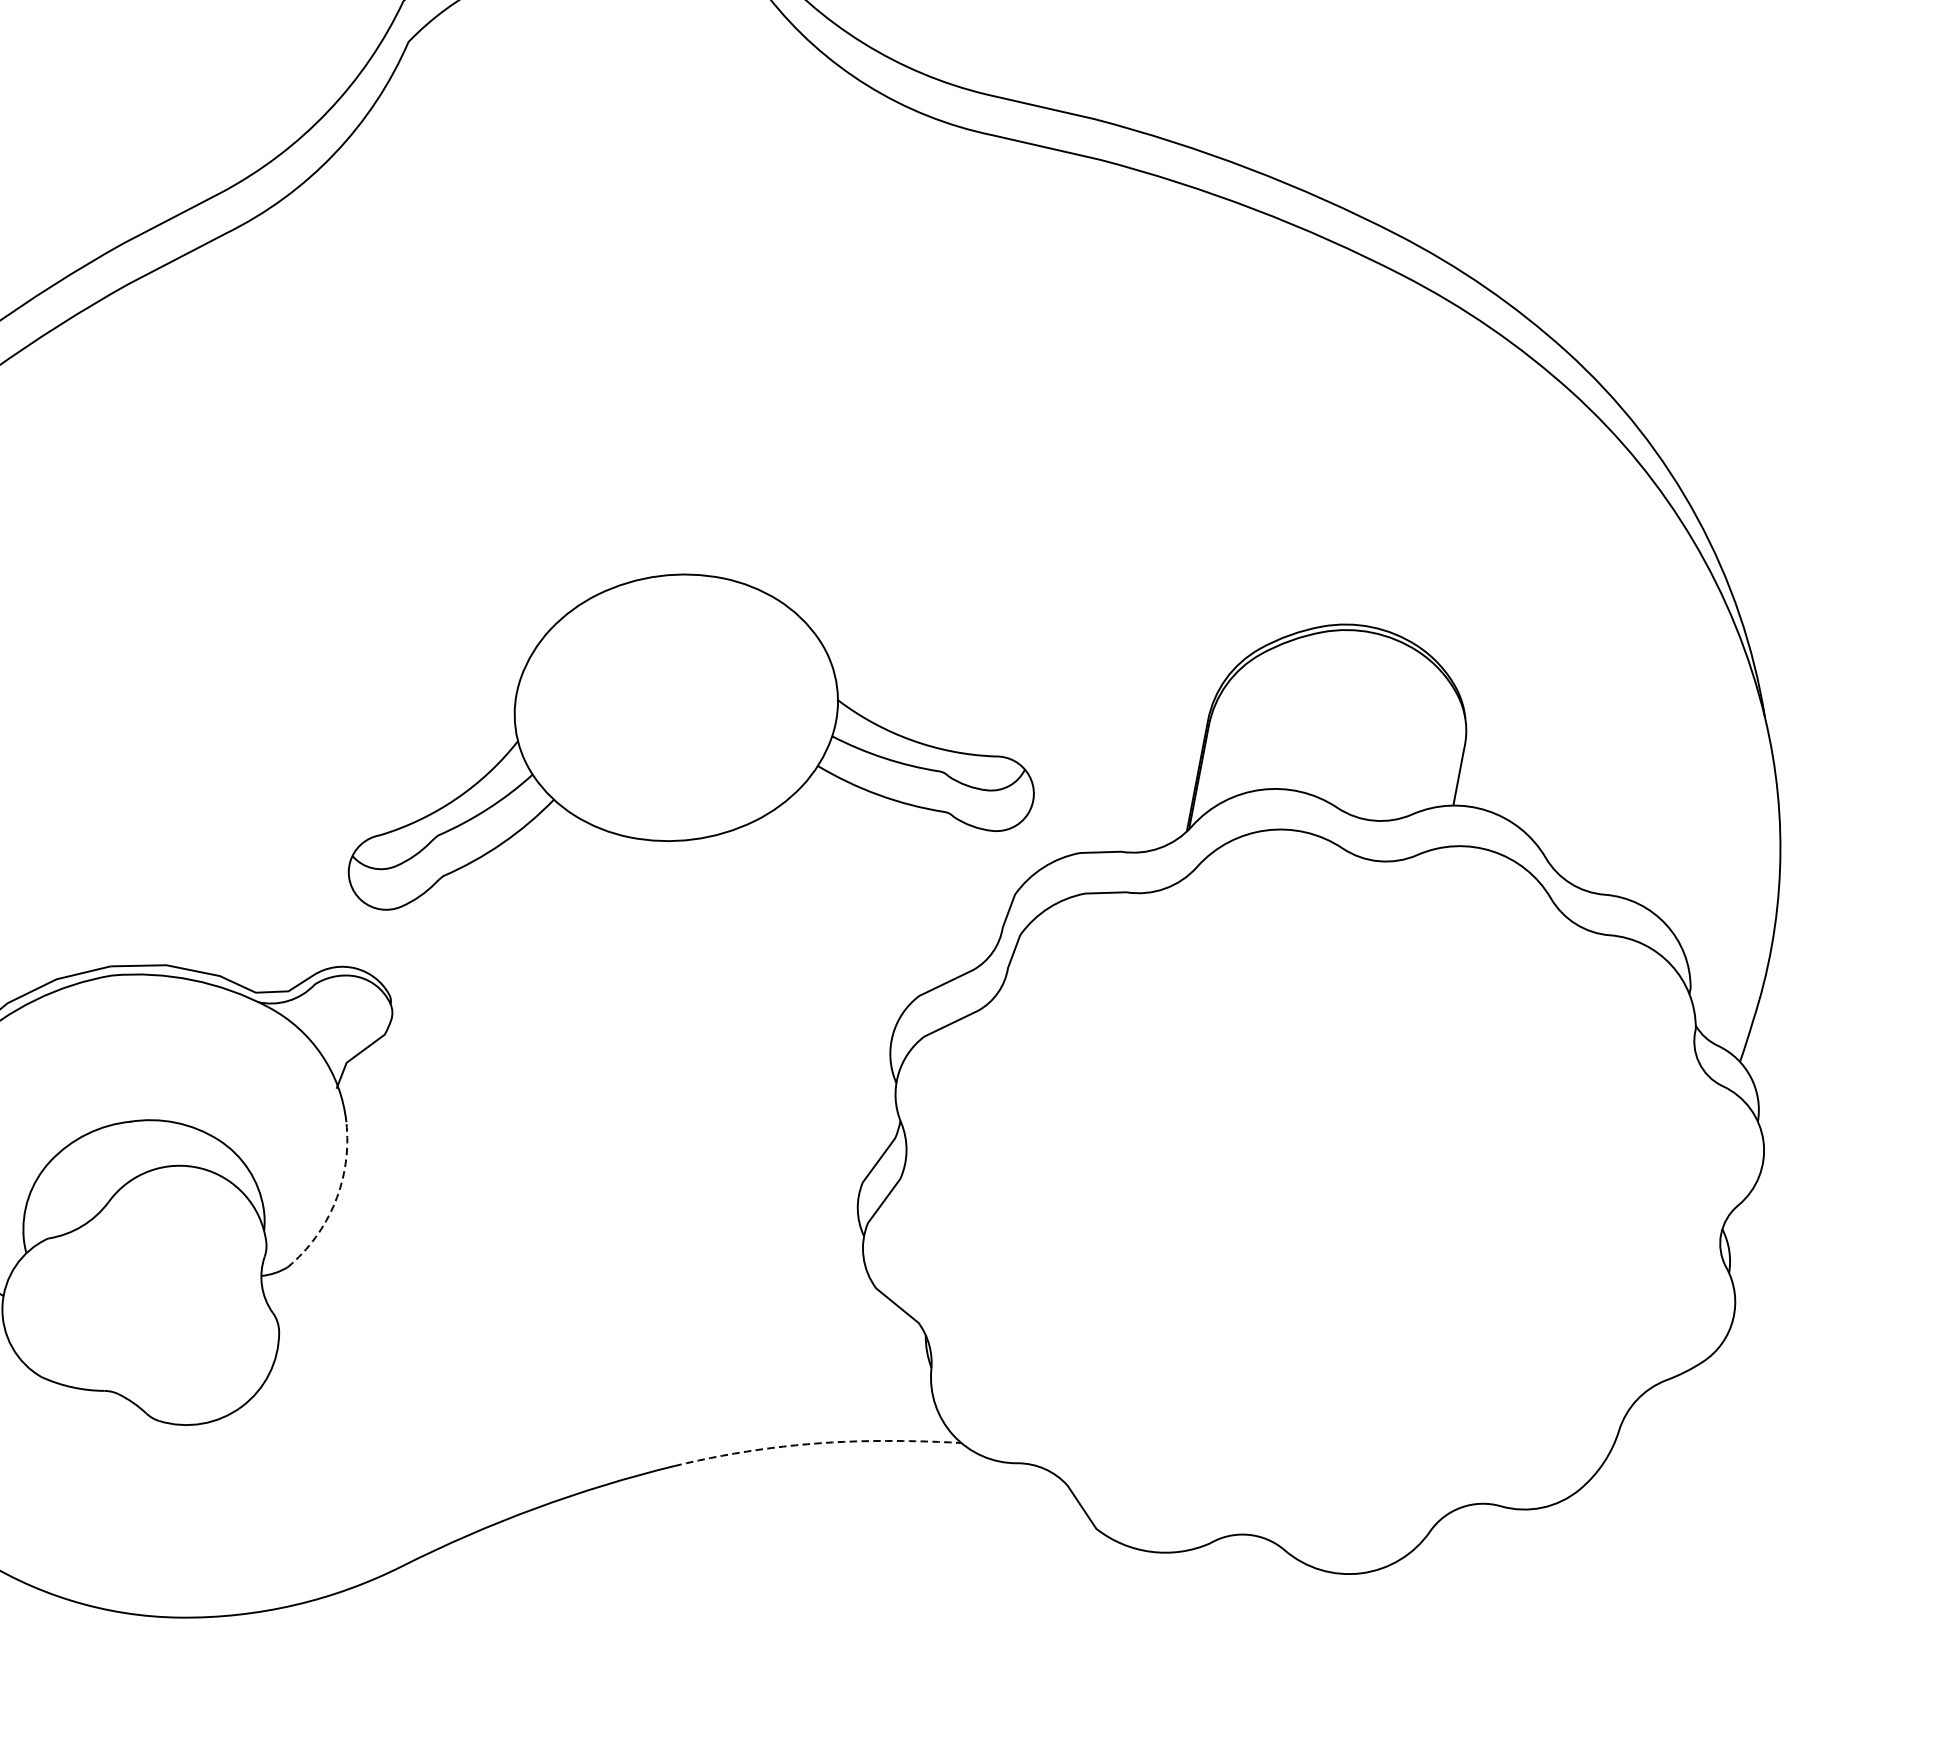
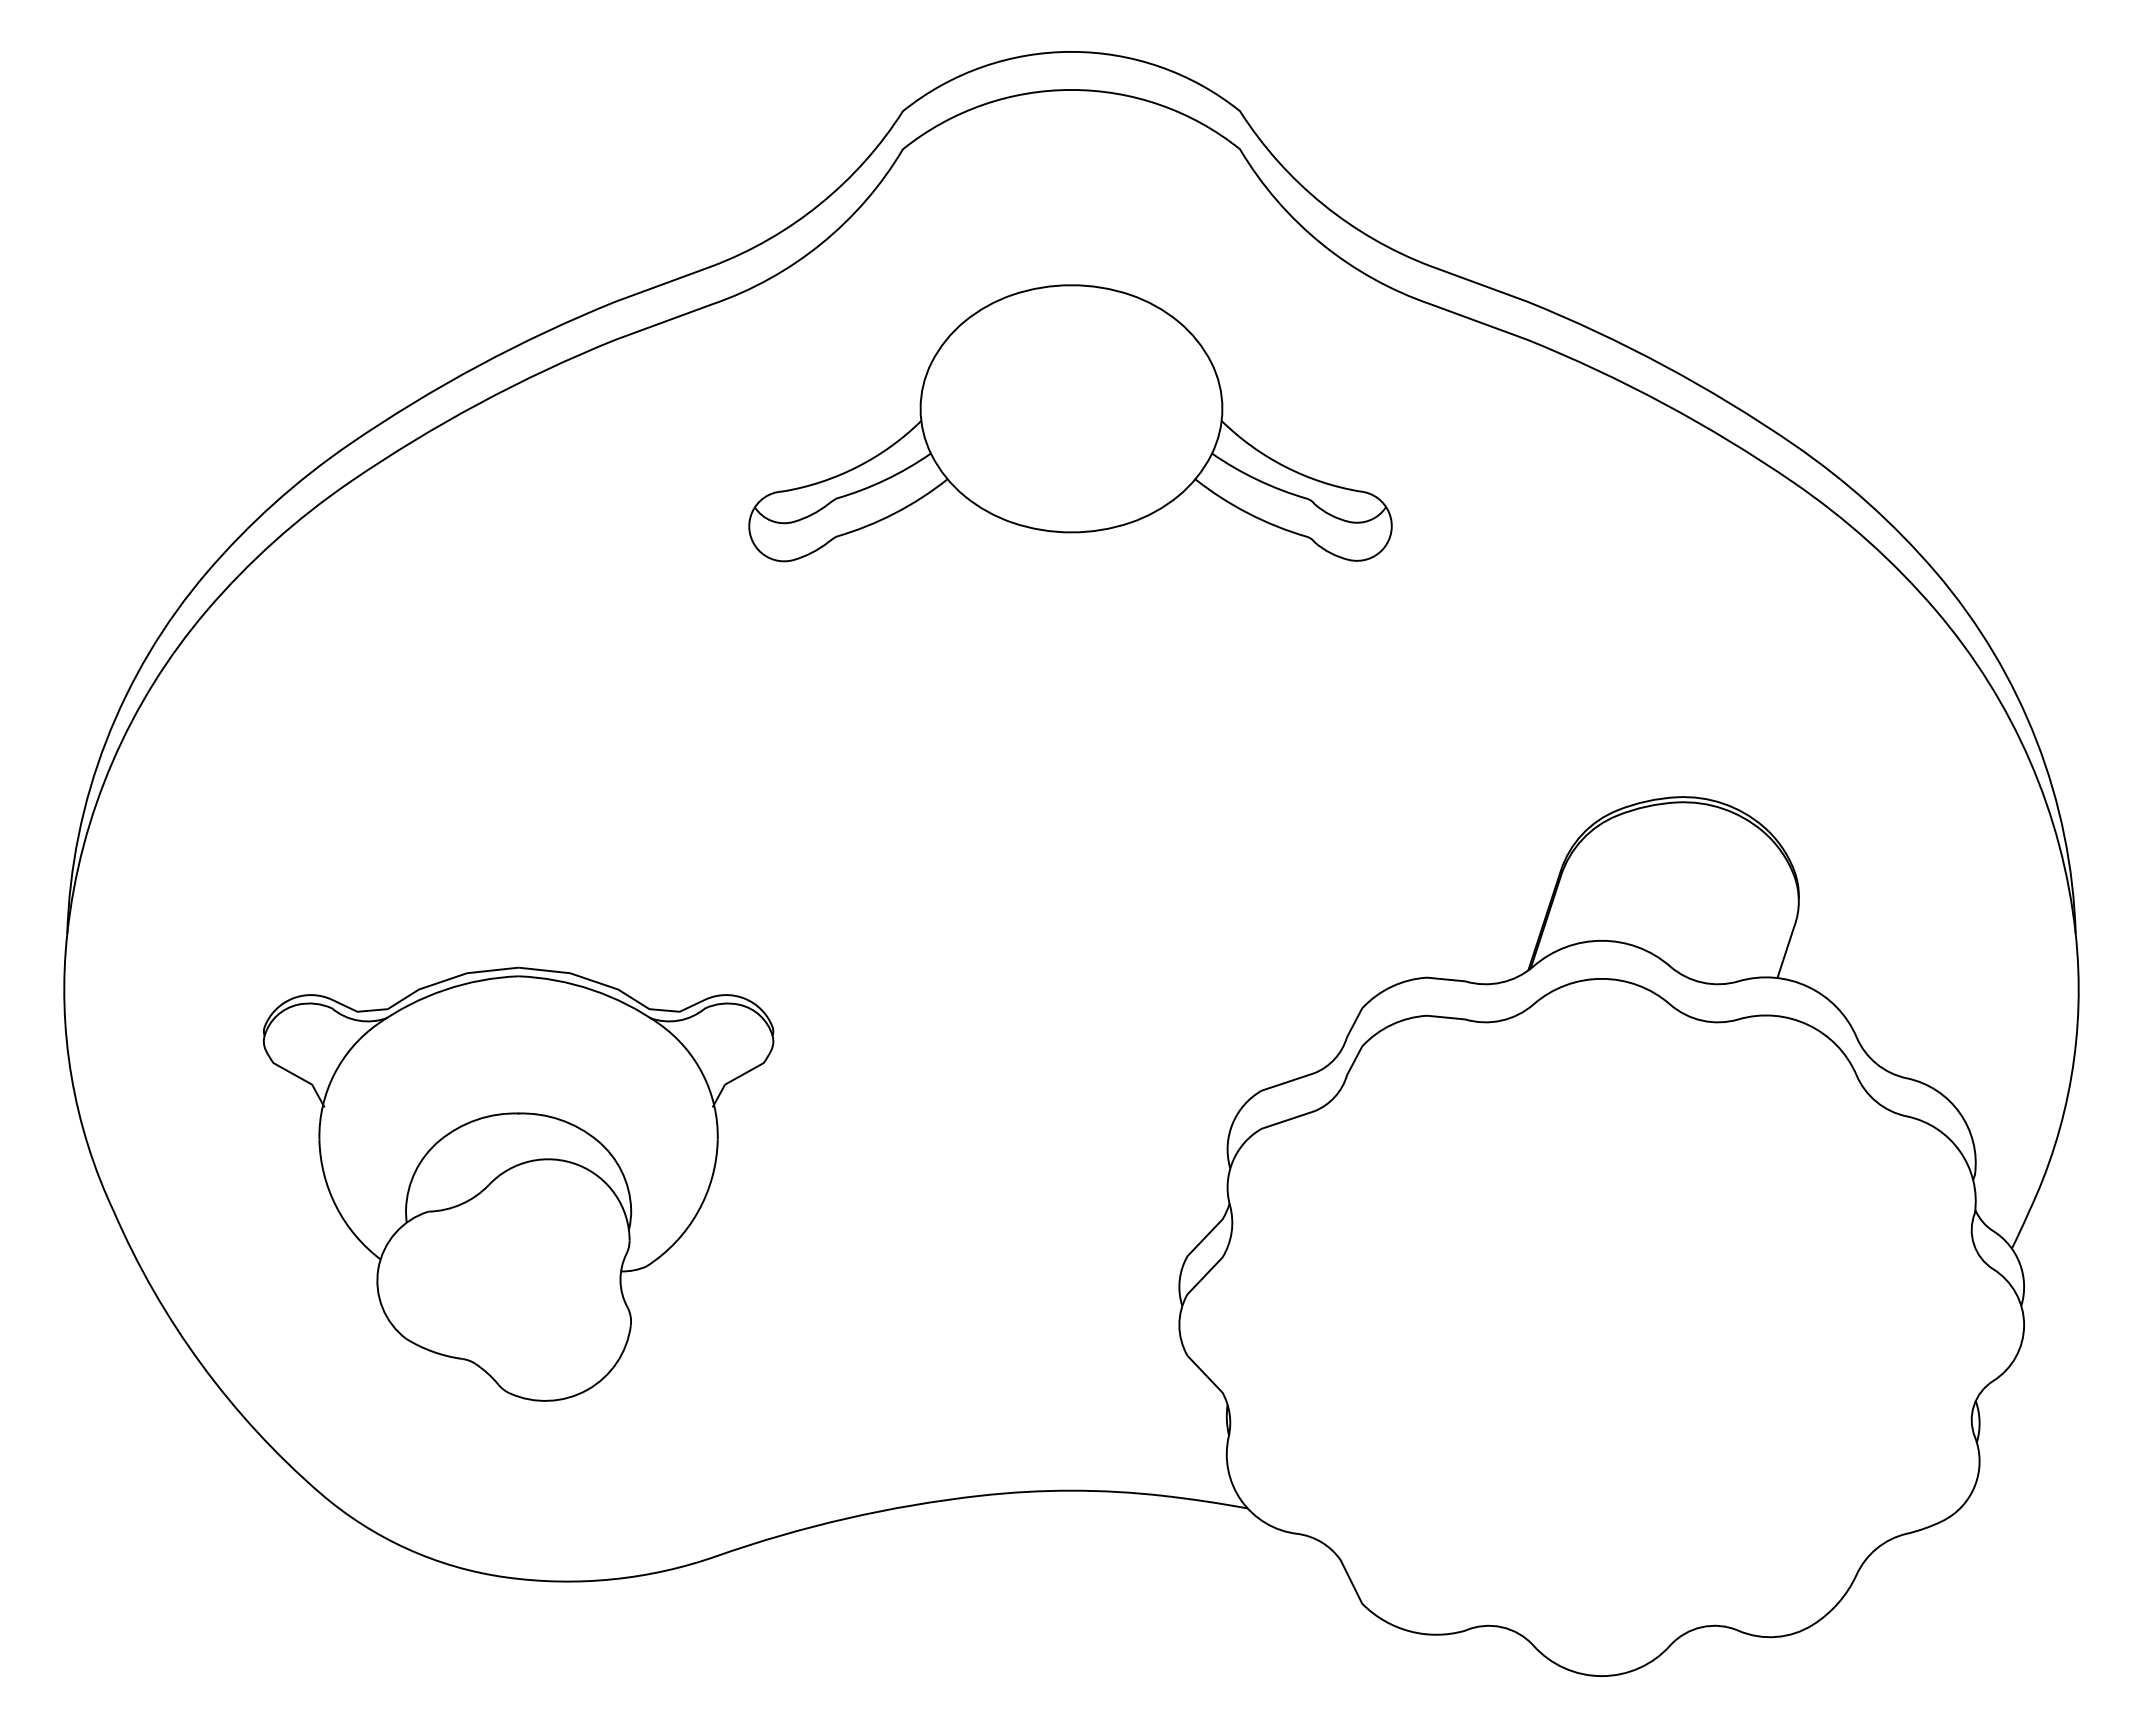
part: (677, 723) -> (1070, 423), moved
arc: (334, 1201) -> (697, 1211), dashed -> solid
line: (819, 1442) -> (1116, 1491), dashed -> solid

